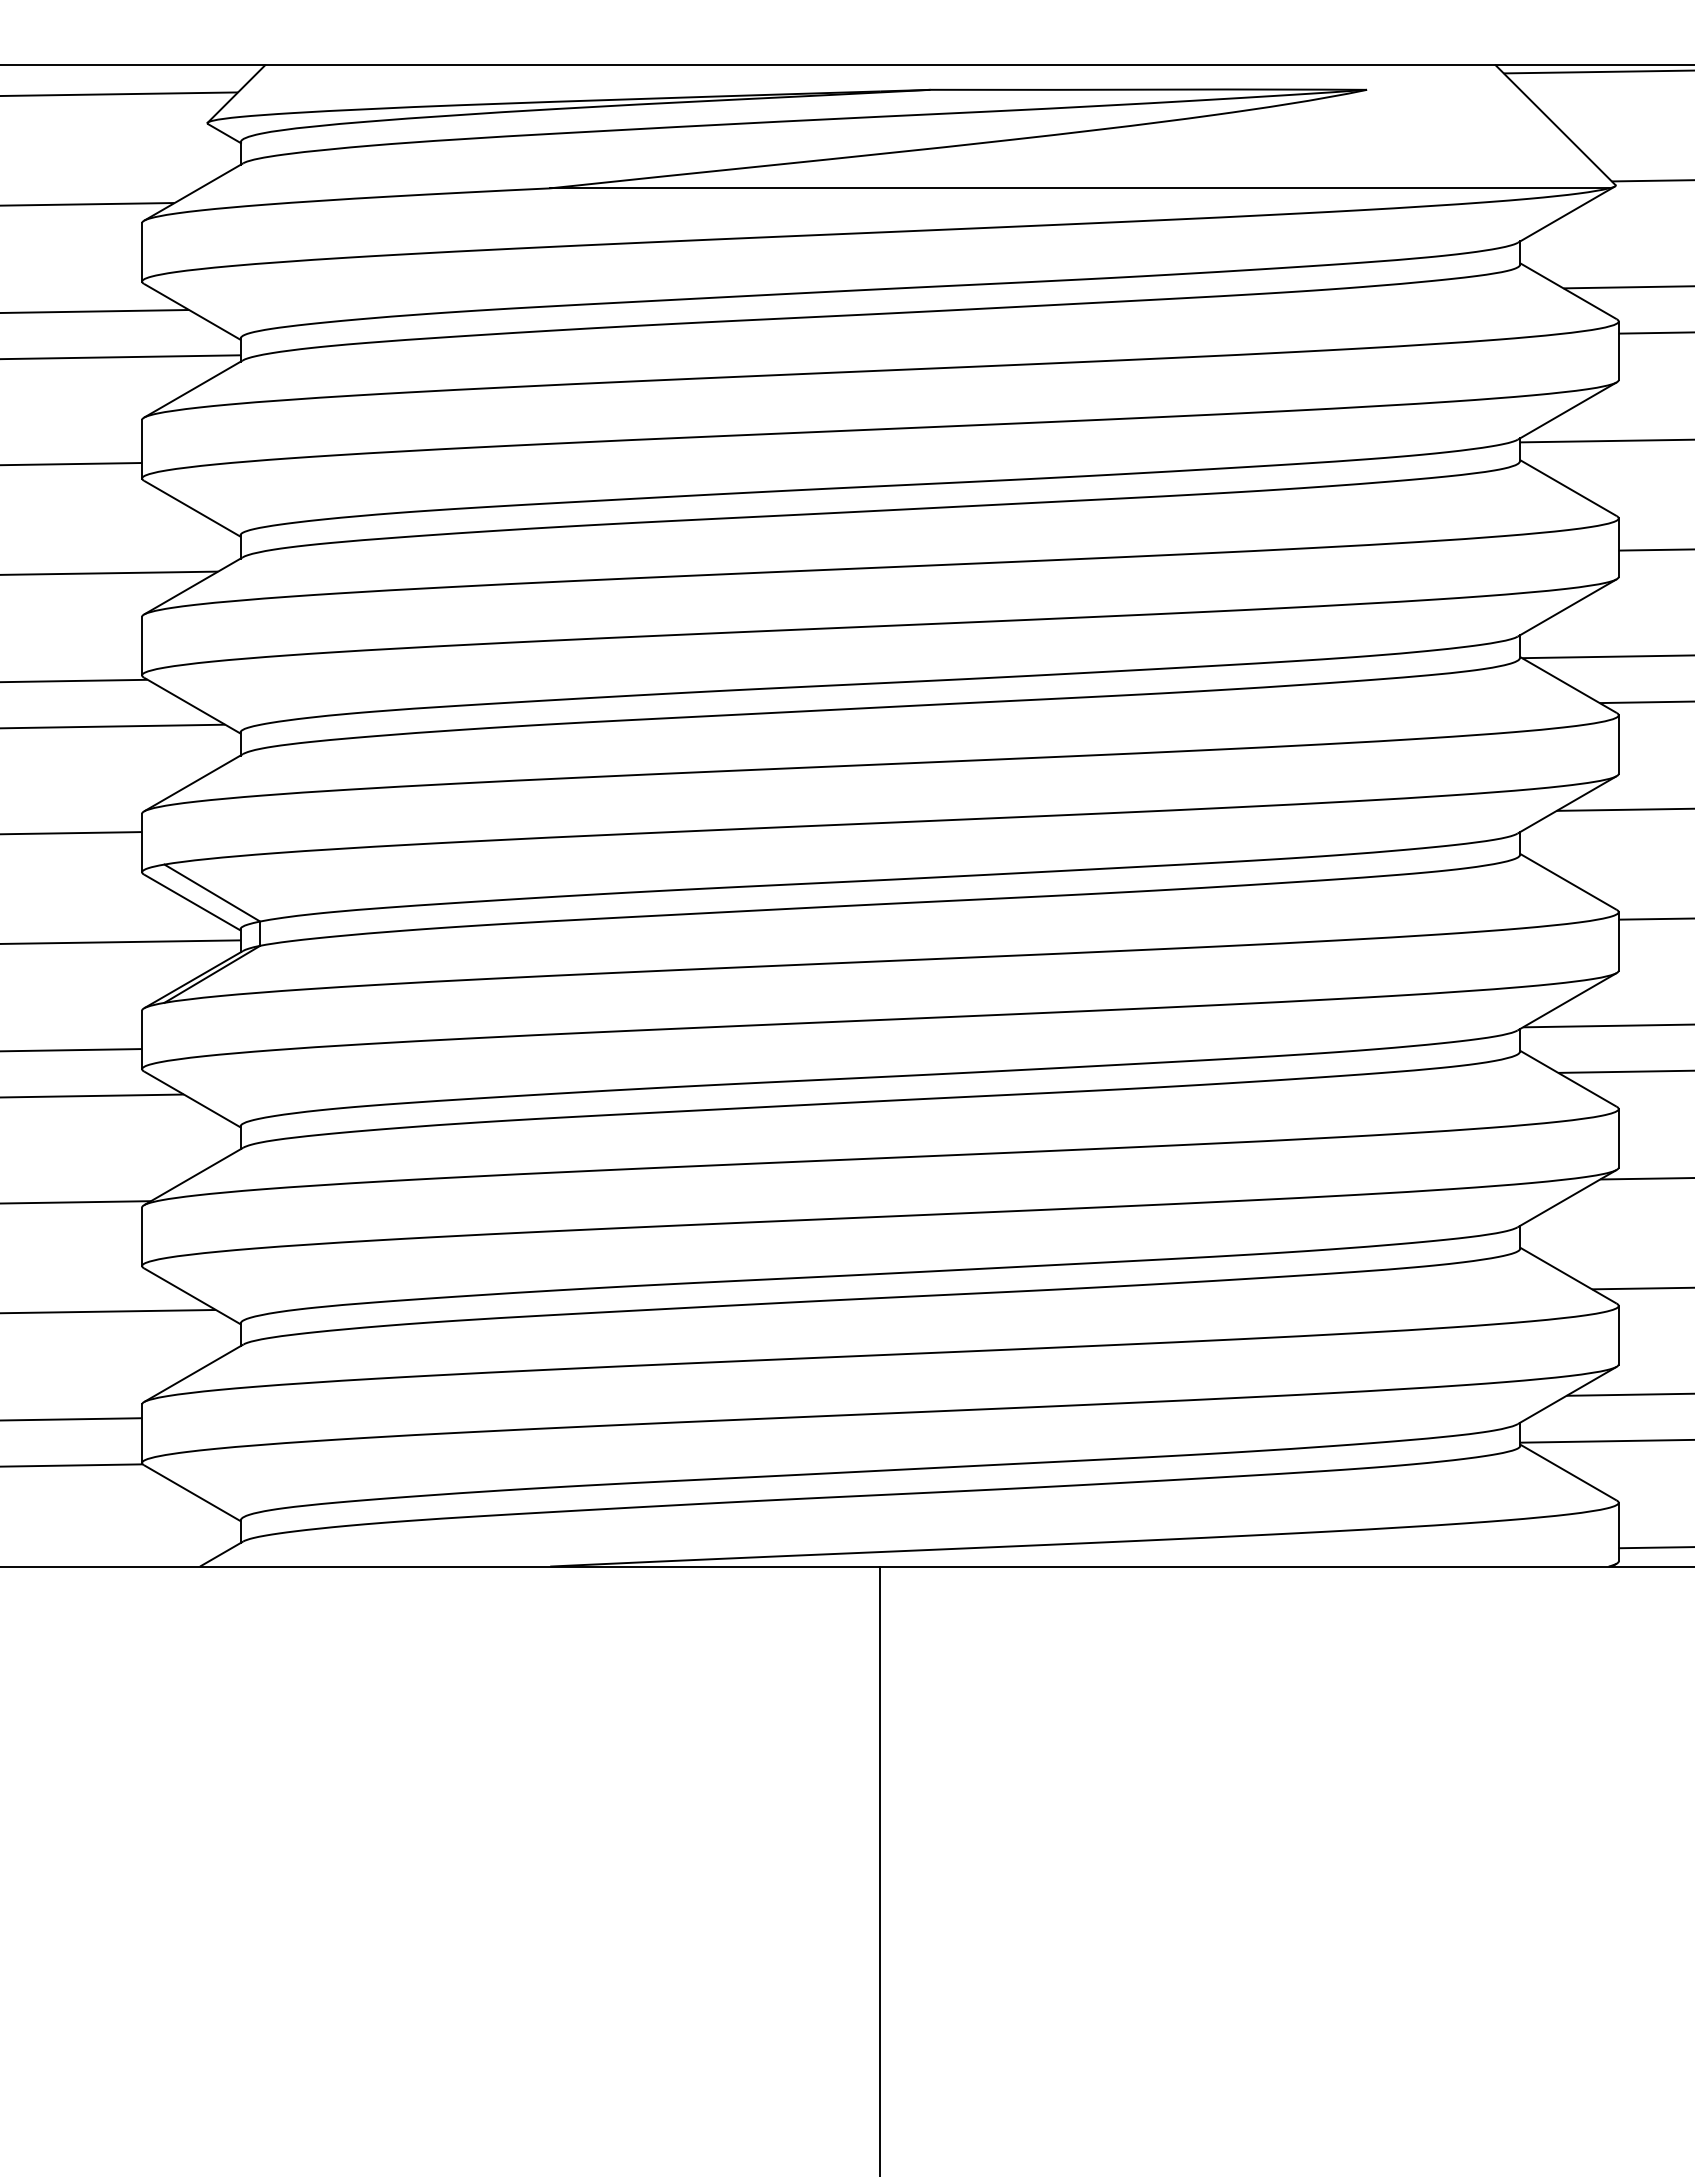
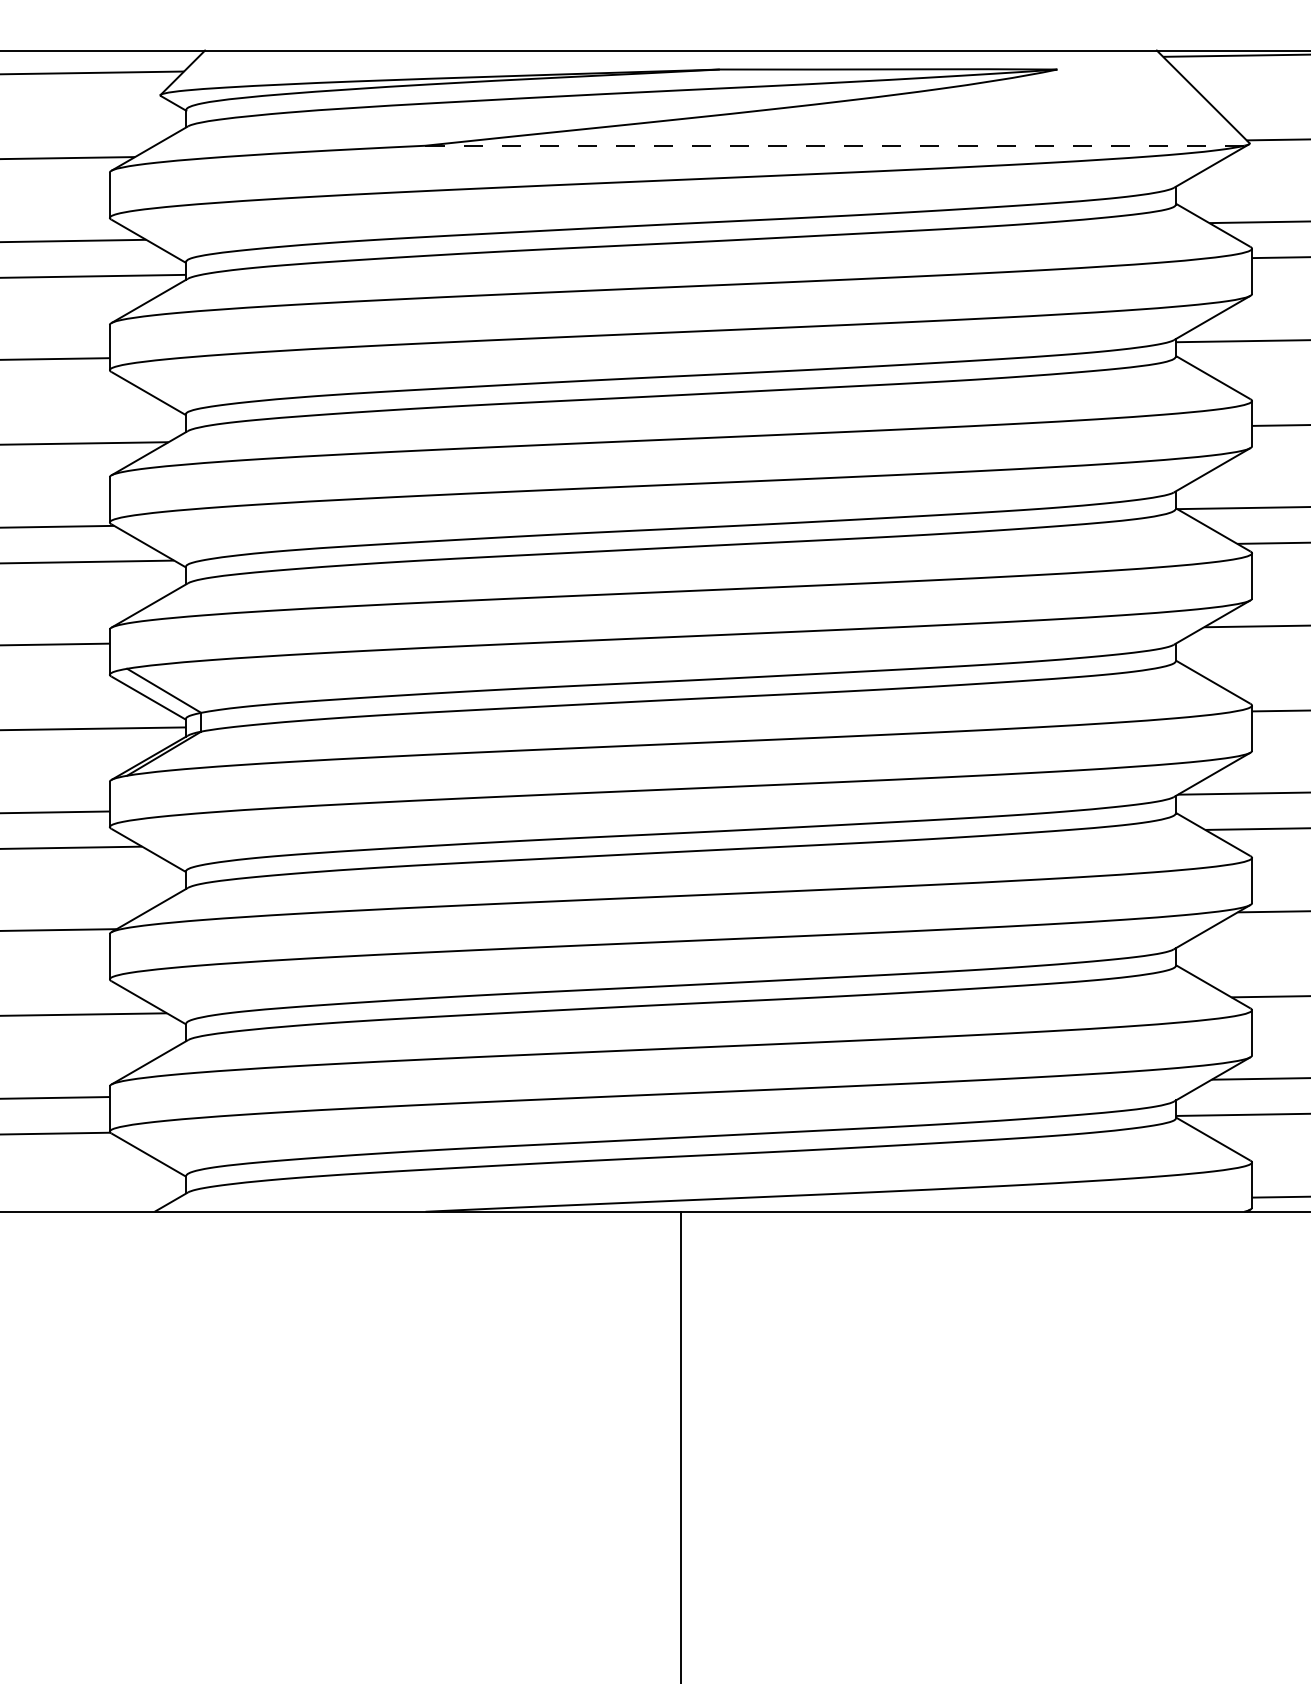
line: (1079, 188) -> (834, 145), solid -> dashed

